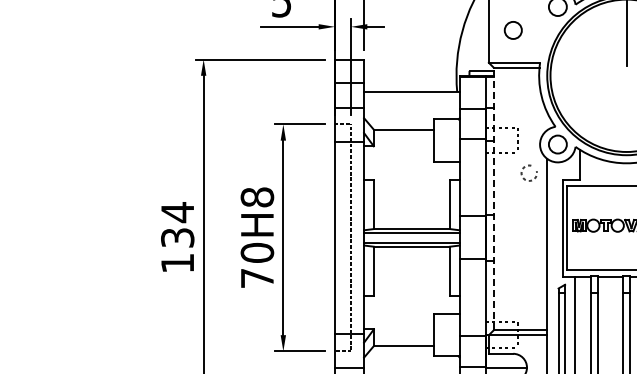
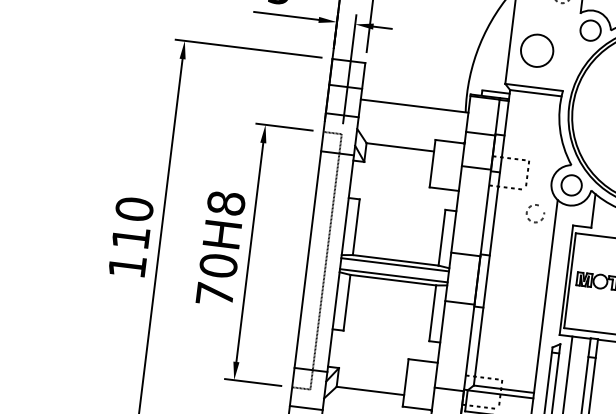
circle: (513, 30) -> (537, 50), size x1.67
line: (493, 198) -> (491, 237), dashed -> solid
text: (177, 224) -> (132, 222), 134 -> 110

